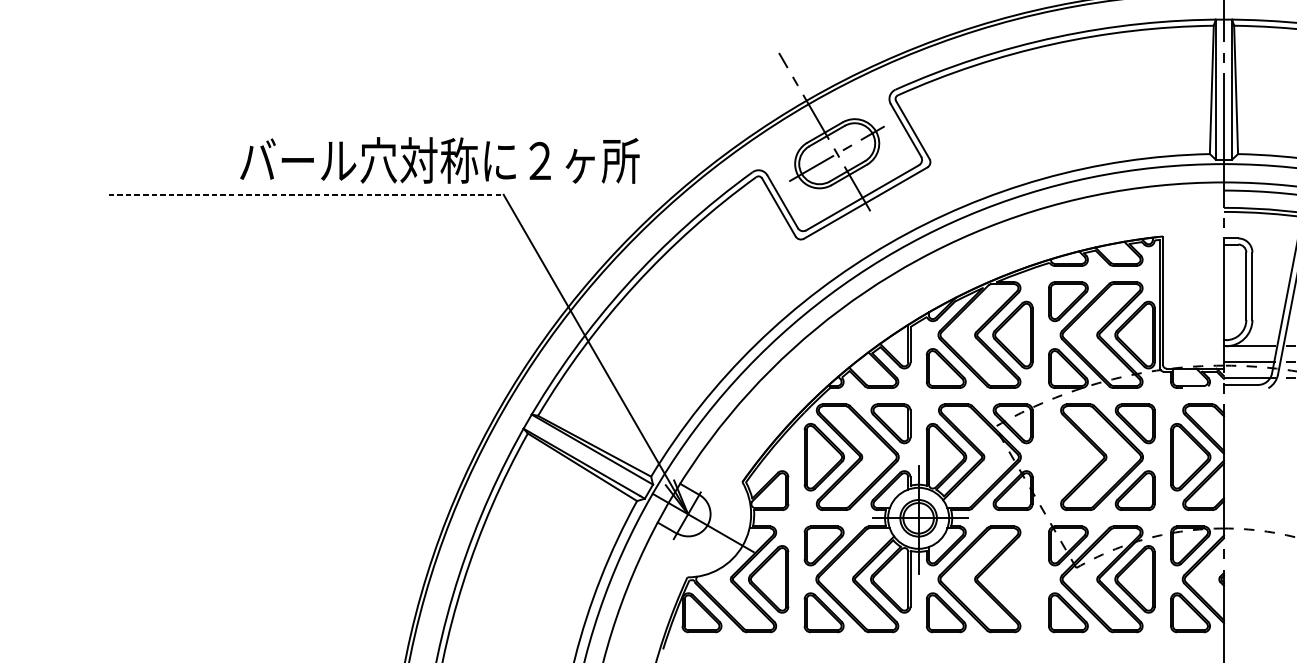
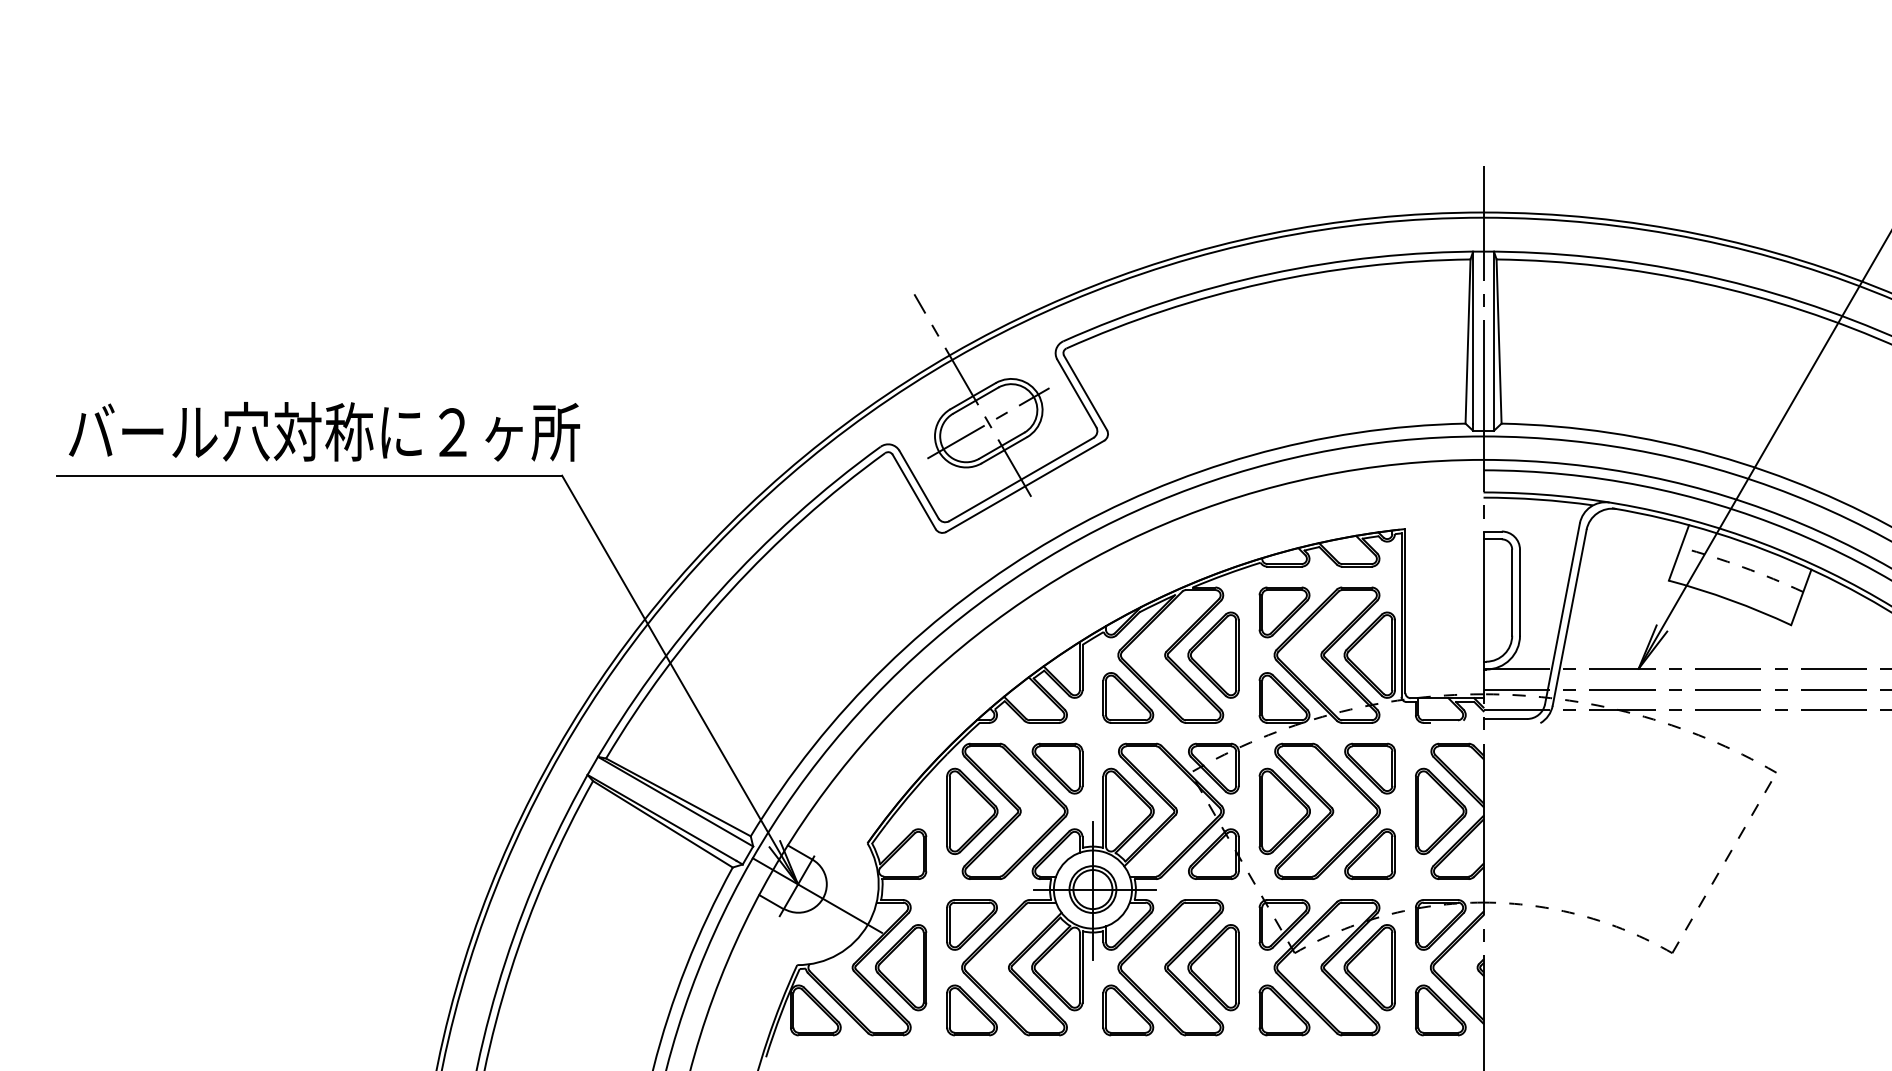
text: (439, 160) -> (324, 431), moved
line: (306, 194) -> (309, 475), dashed -> solid
part: (1068, 456) -> (1284, 810), added
part: (1012, 579) -> (1213, 967), added

